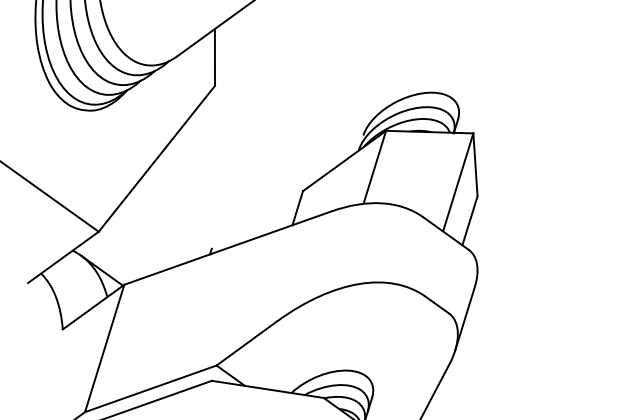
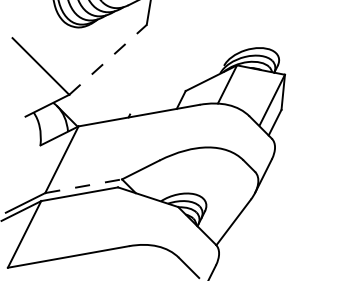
line: (157, 158) -> (108, 59), solid -> dashed
line: (152, 389) -> (84, 186), solid -> dashed

